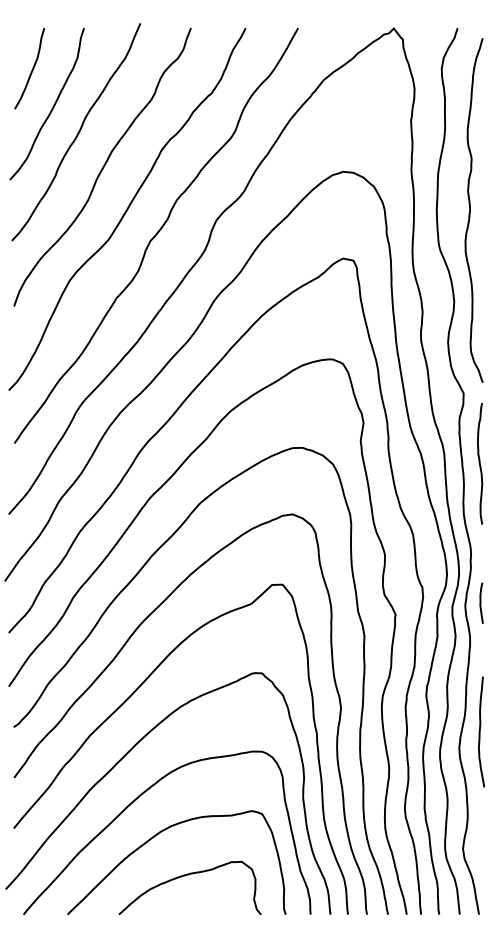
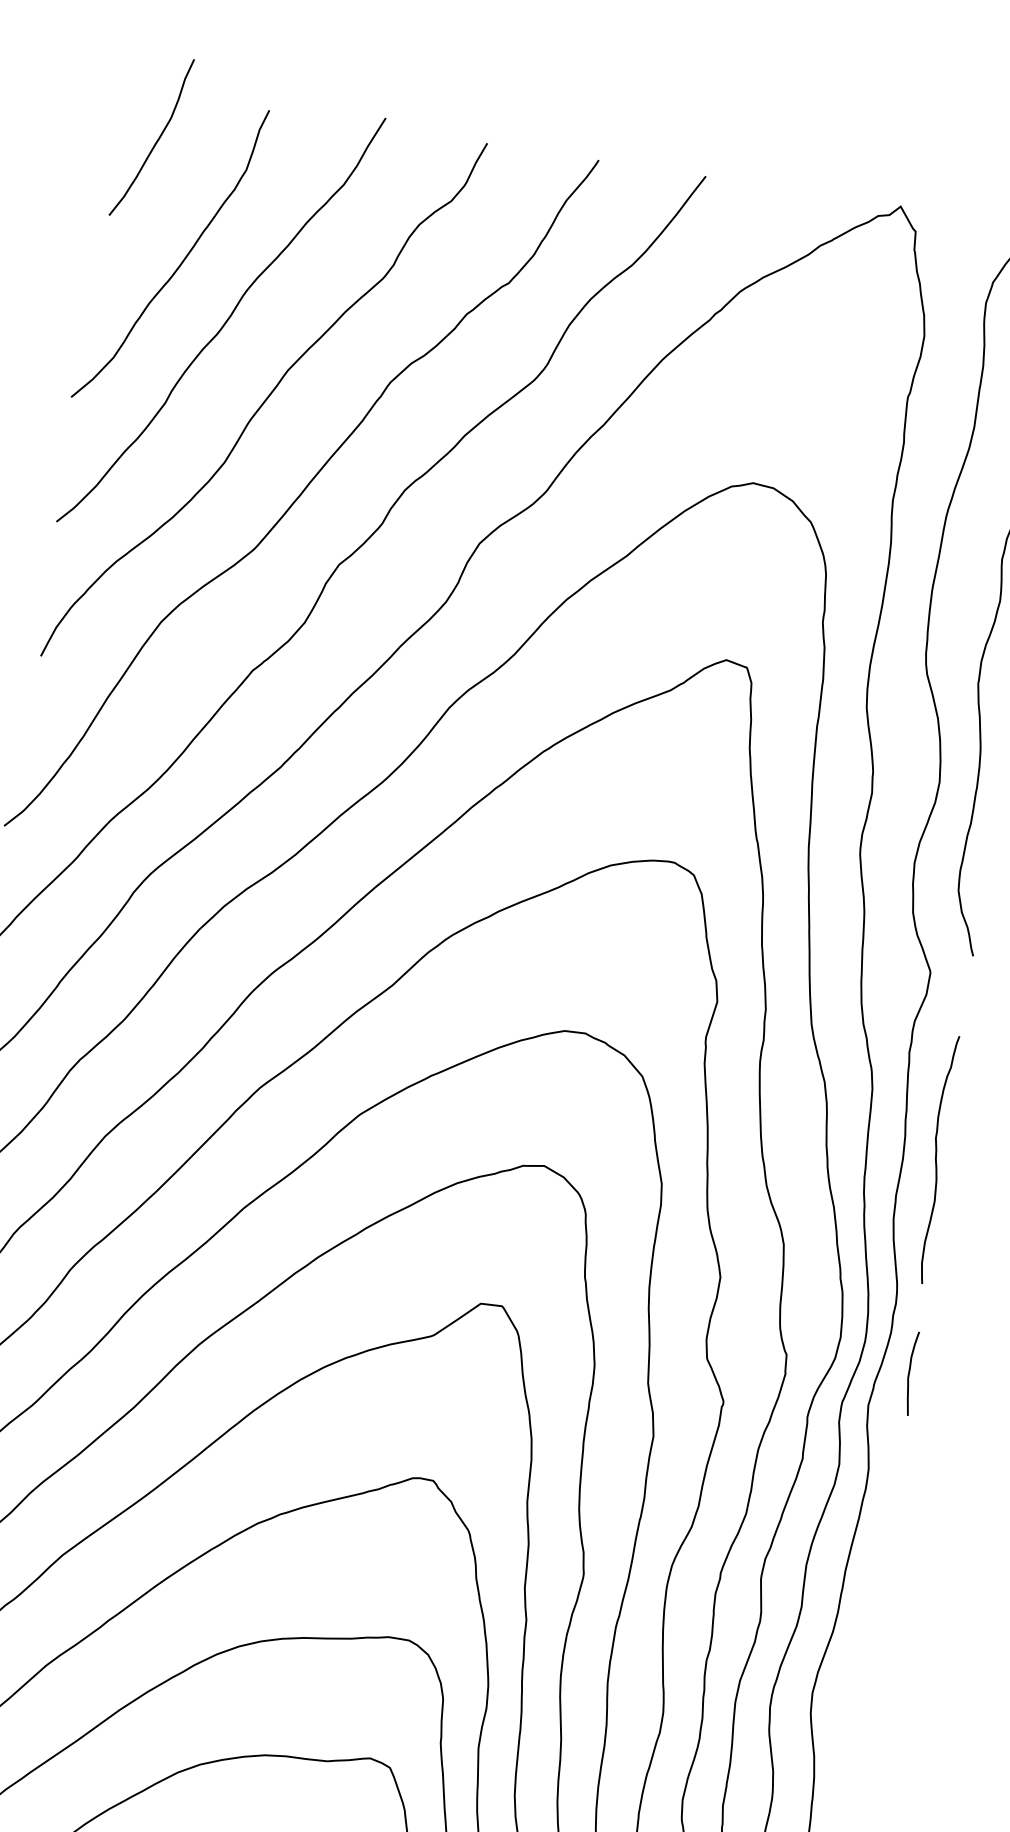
curve: (31, 69) -> (155, 139), moved
curve: (480, 463) -> (937, 1158), moved
curve: (481, 602) -> (911, 1371), moved
curve: (480, 731) -> (860, 1666), removed

